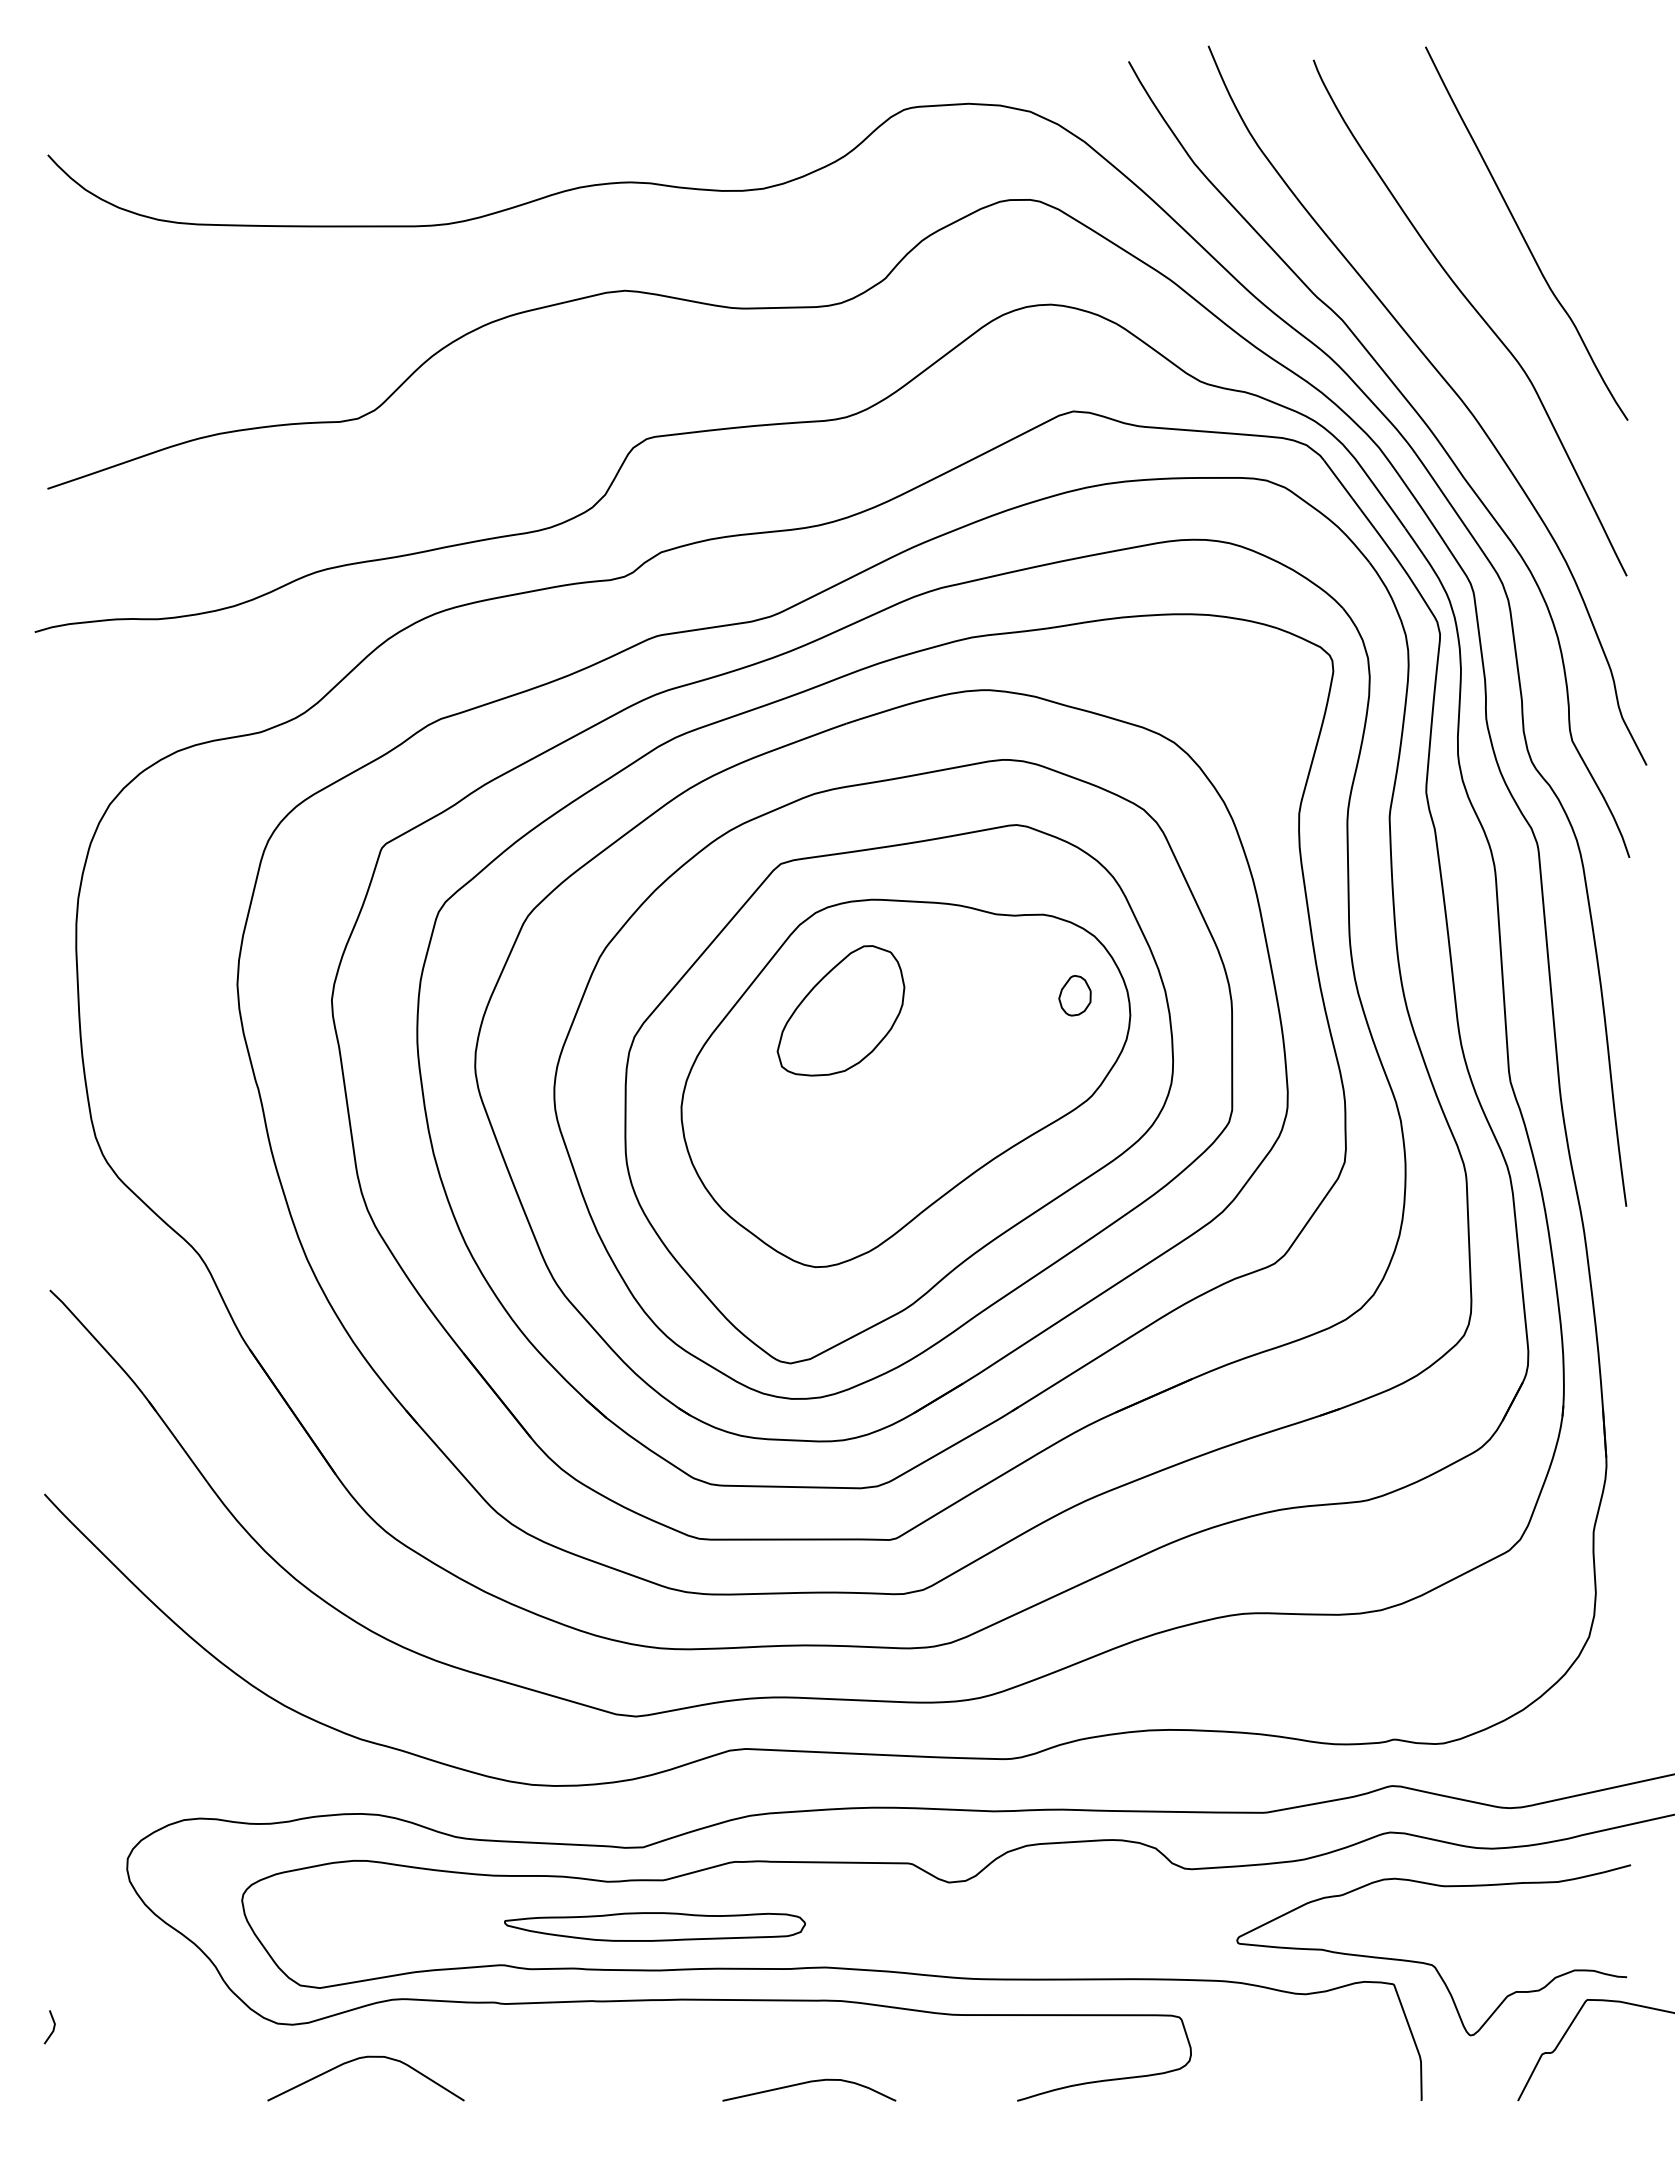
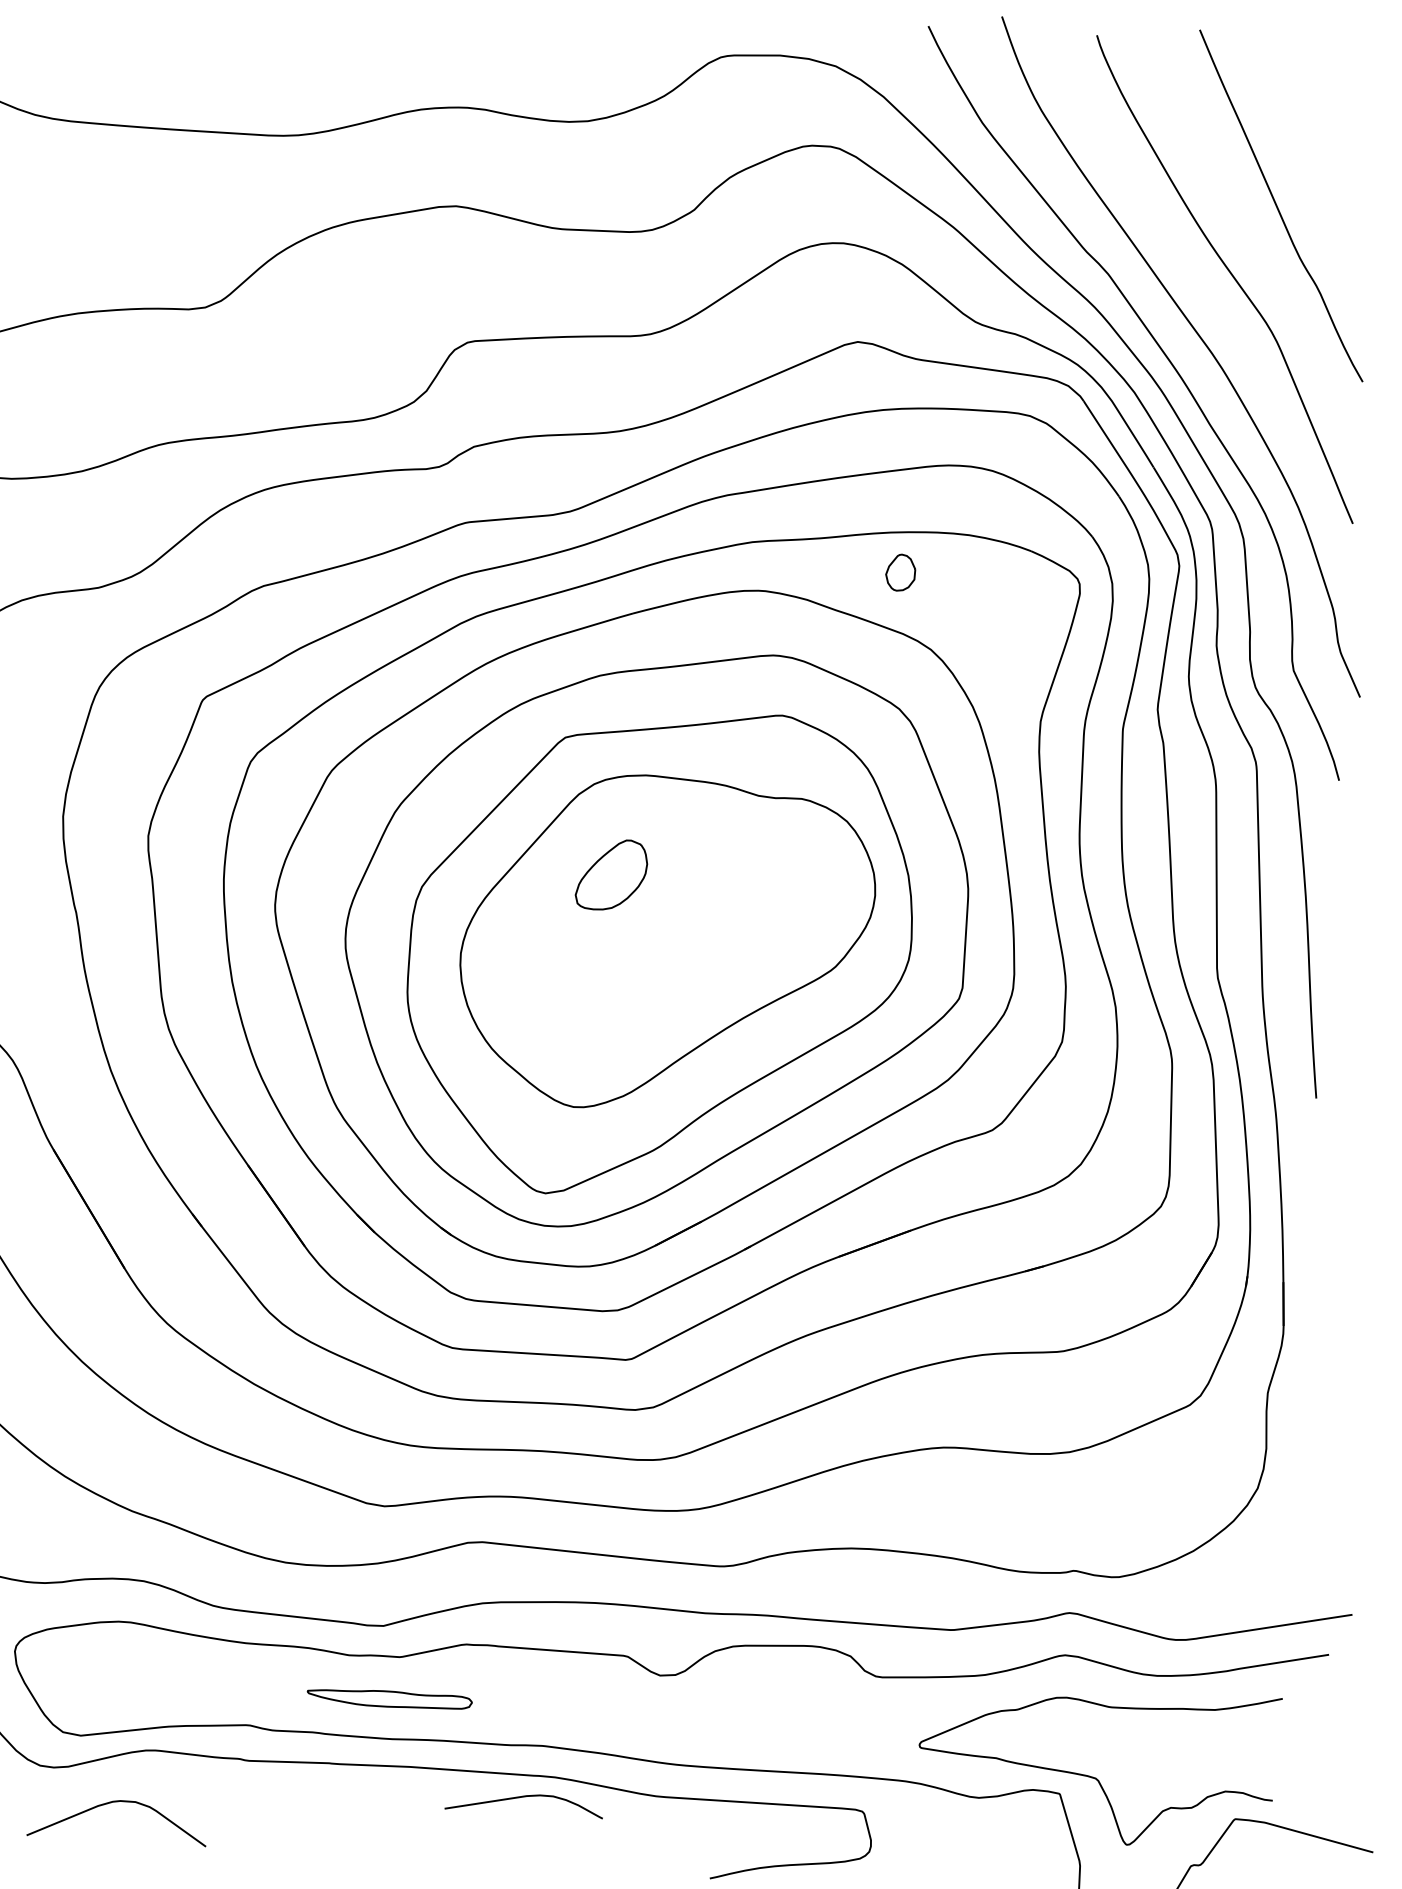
part: (1074, 995) -> (900, 572), moved
part: (840, 1010) -> (611, 874), size x0.6
part: (654, 1926) -> (389, 1698), size x0.6
curve: (807, 2083) -> (523, 1797), moved

